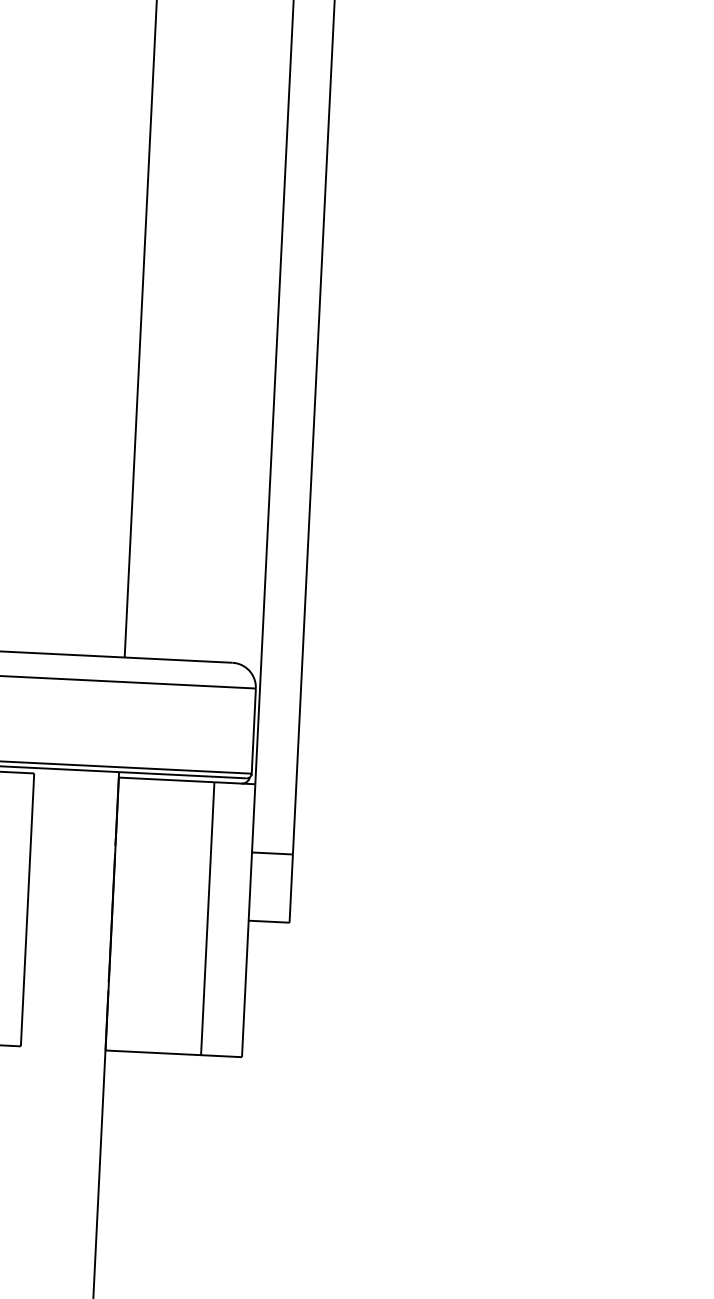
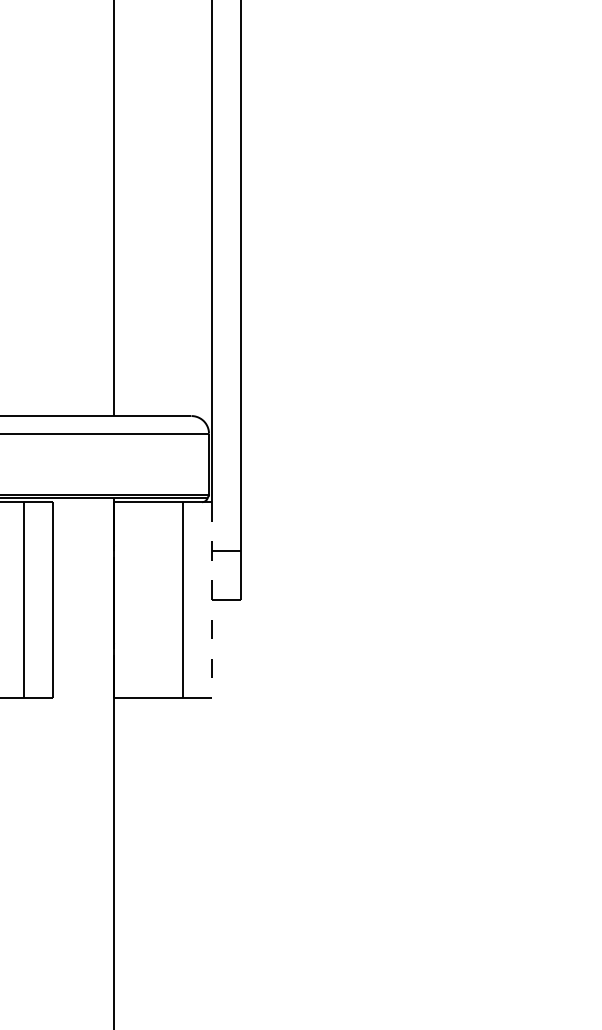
line: (249, 921) -> (212, 600), solid -> dashed

